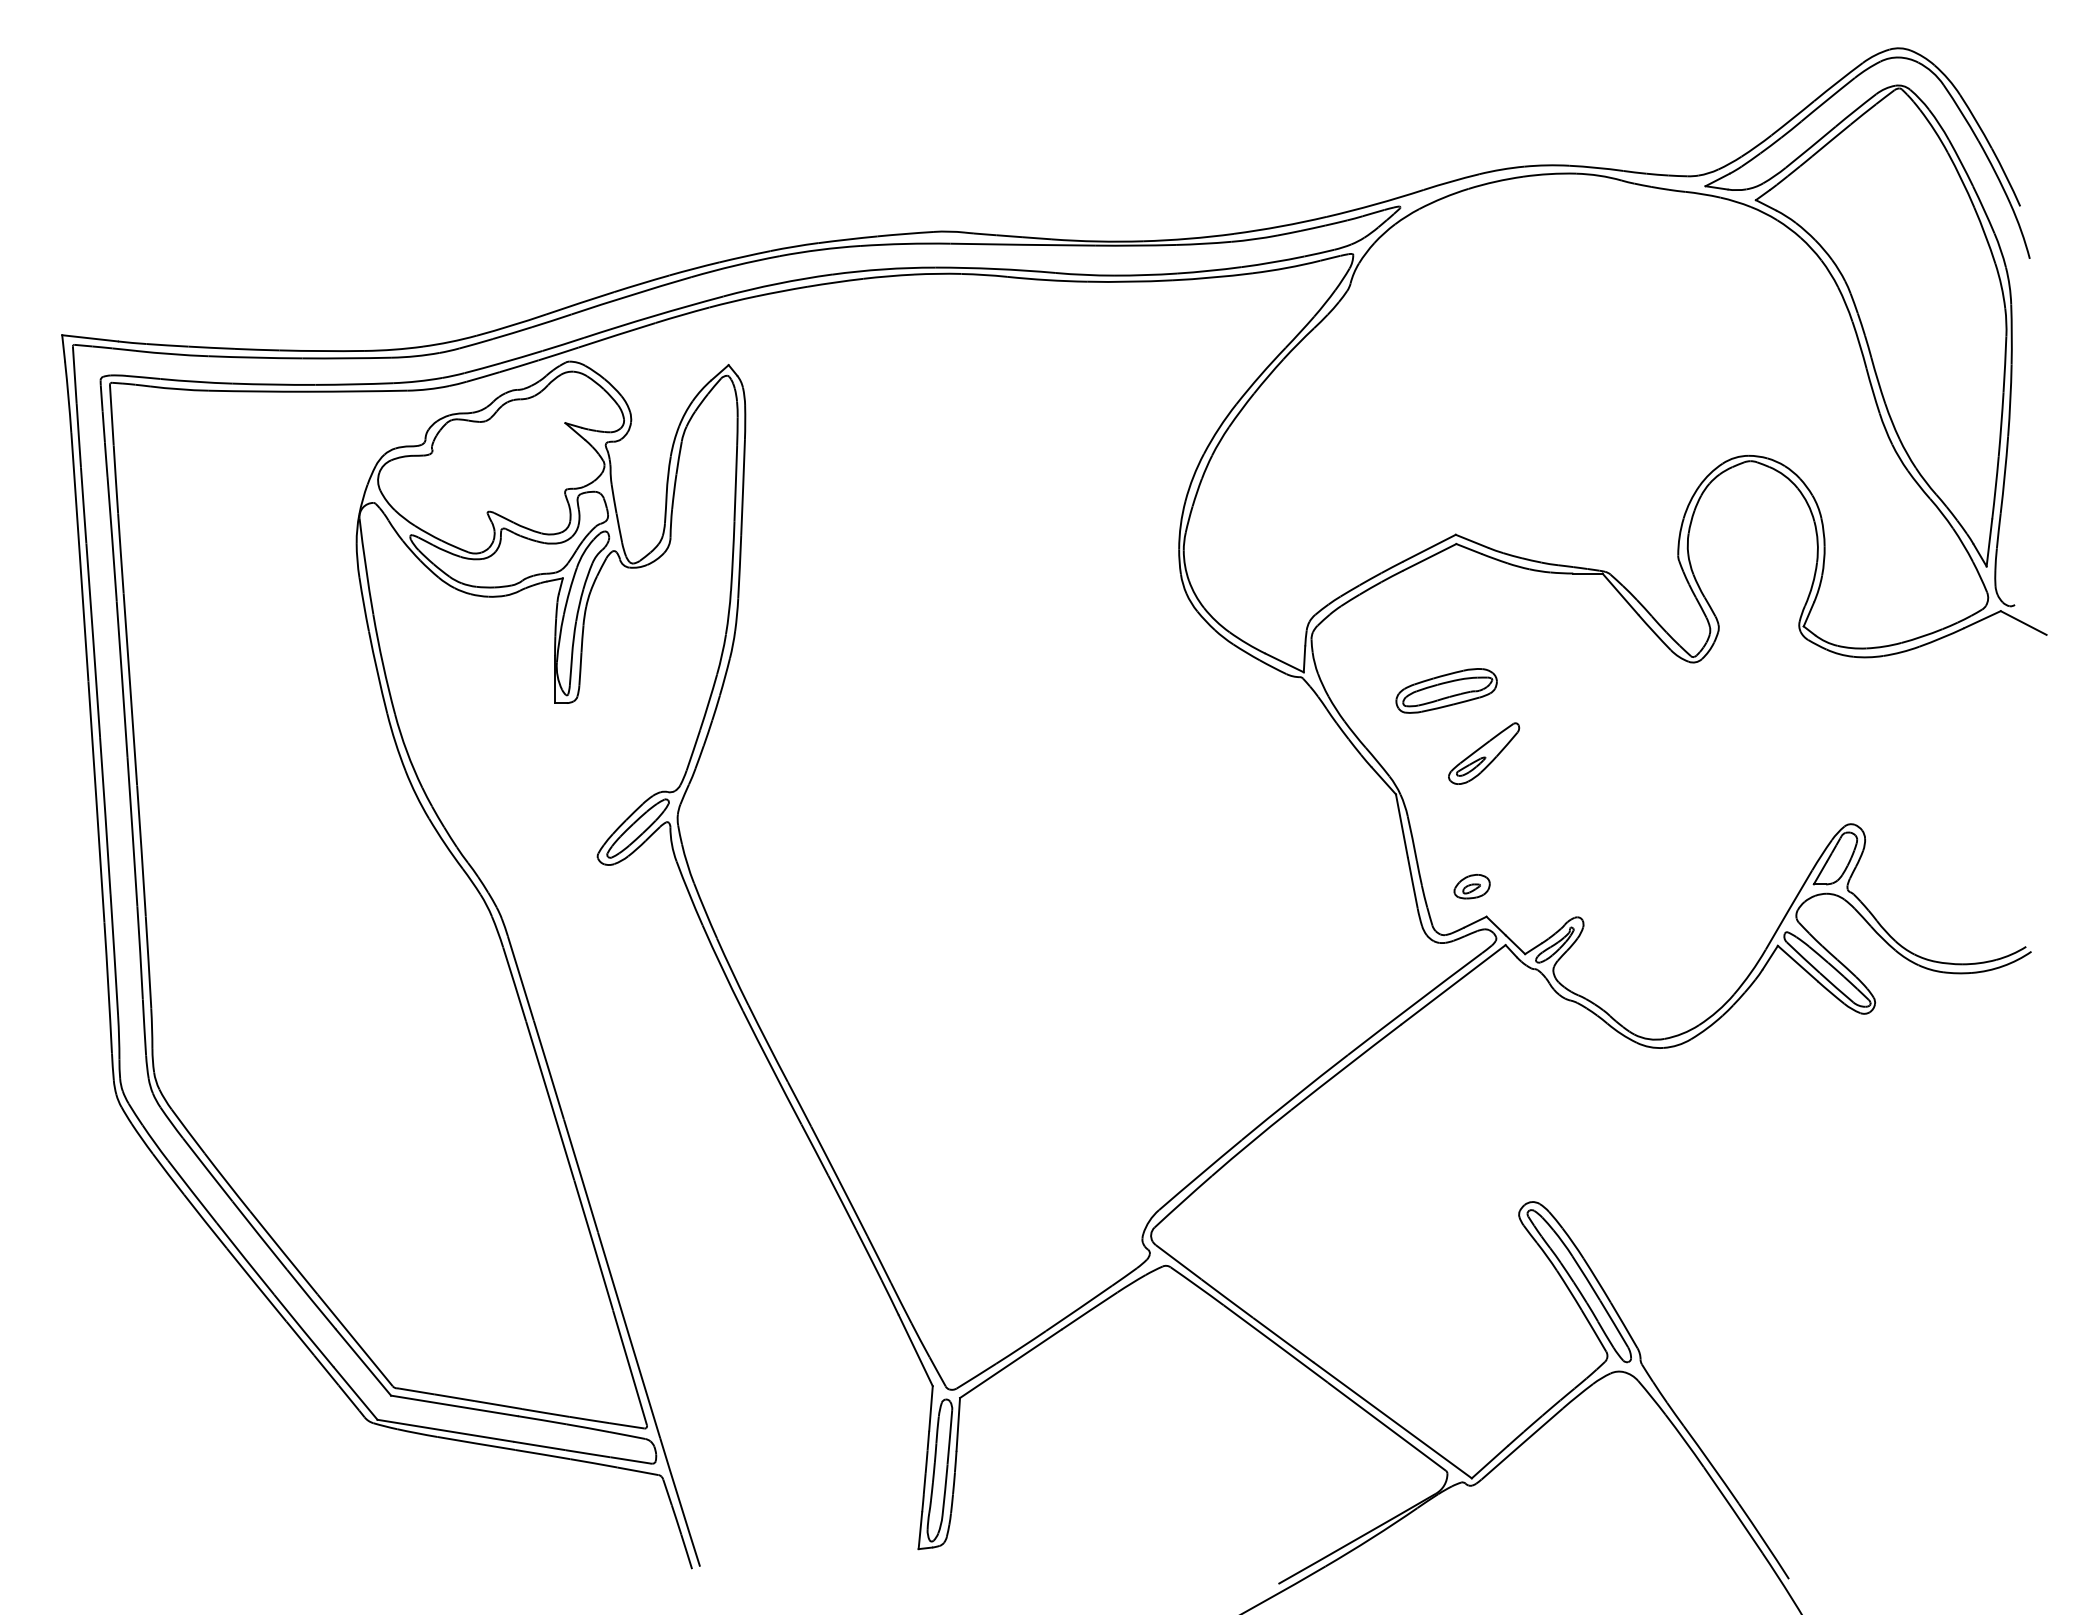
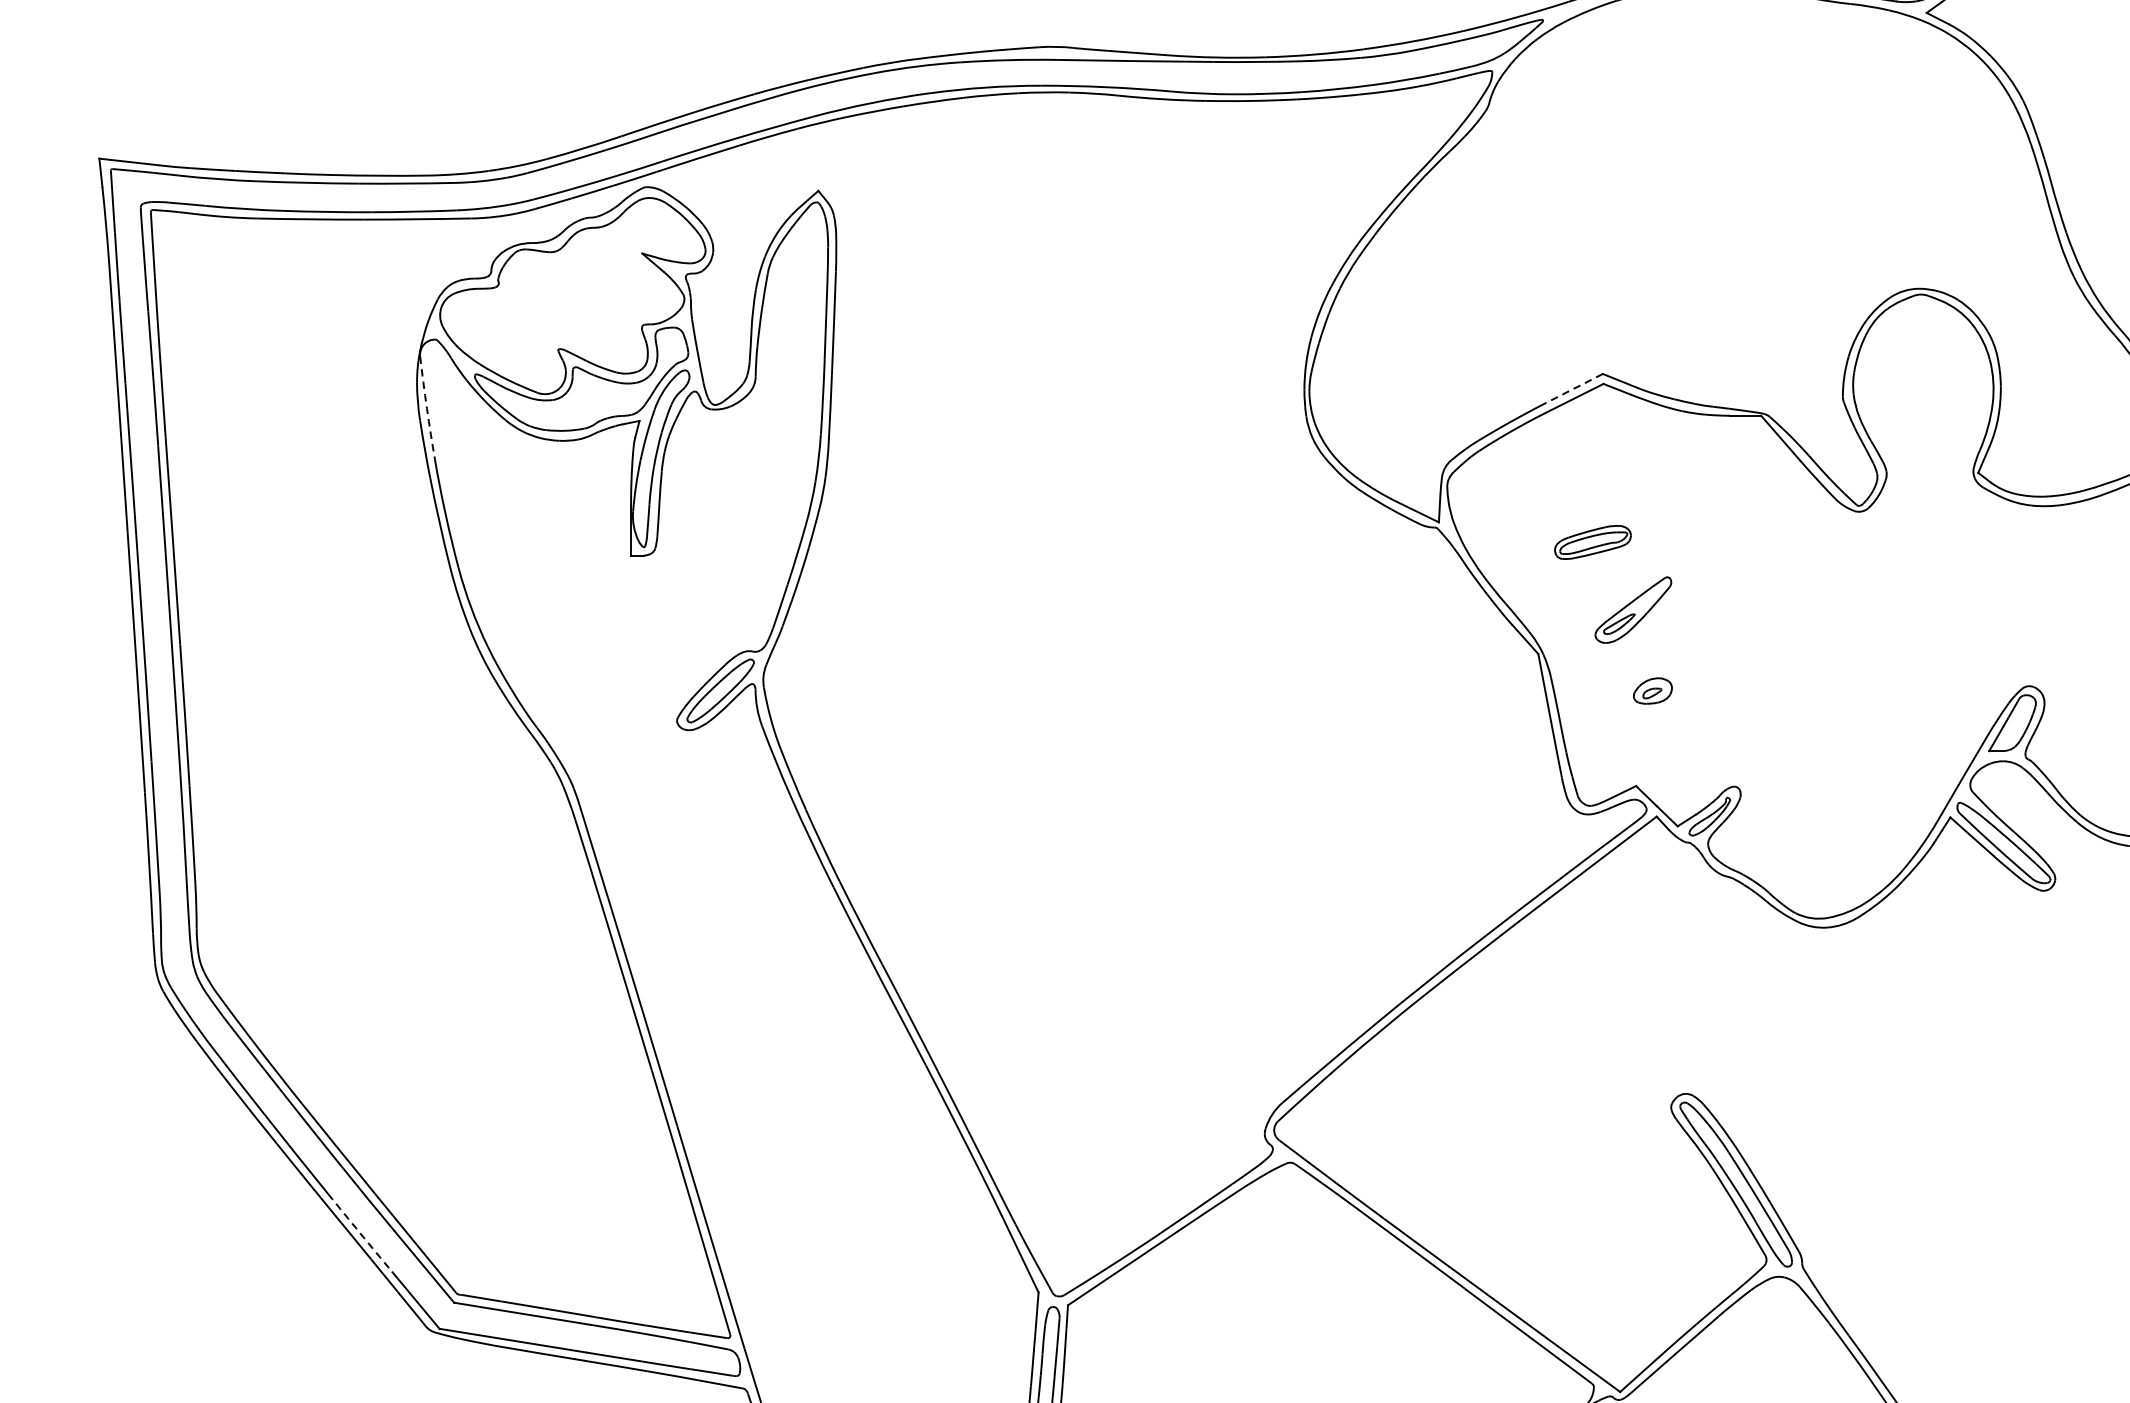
line: (1429, 548) -> (1574, 388), solid -> dashed
arc: (365, 566) -> (426, 408), solid -> dashed
part: (1446, 690) -> (1592, 541), size x0.7
part: (1471, 886) -> (1652, 690), moved
arc: (304, 1331) -> (360, 1233), solid -> dashed

